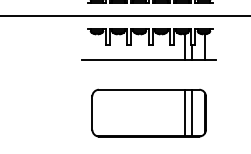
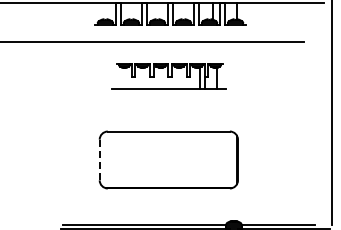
part: (148, 44) -> (168, 76), size x0.7
line: (92, 112) -> (99, 159), solid -> dashed
line: (185, 112) -> (212, 159), removed
line: (191, 112) -> (220, 159), removed

